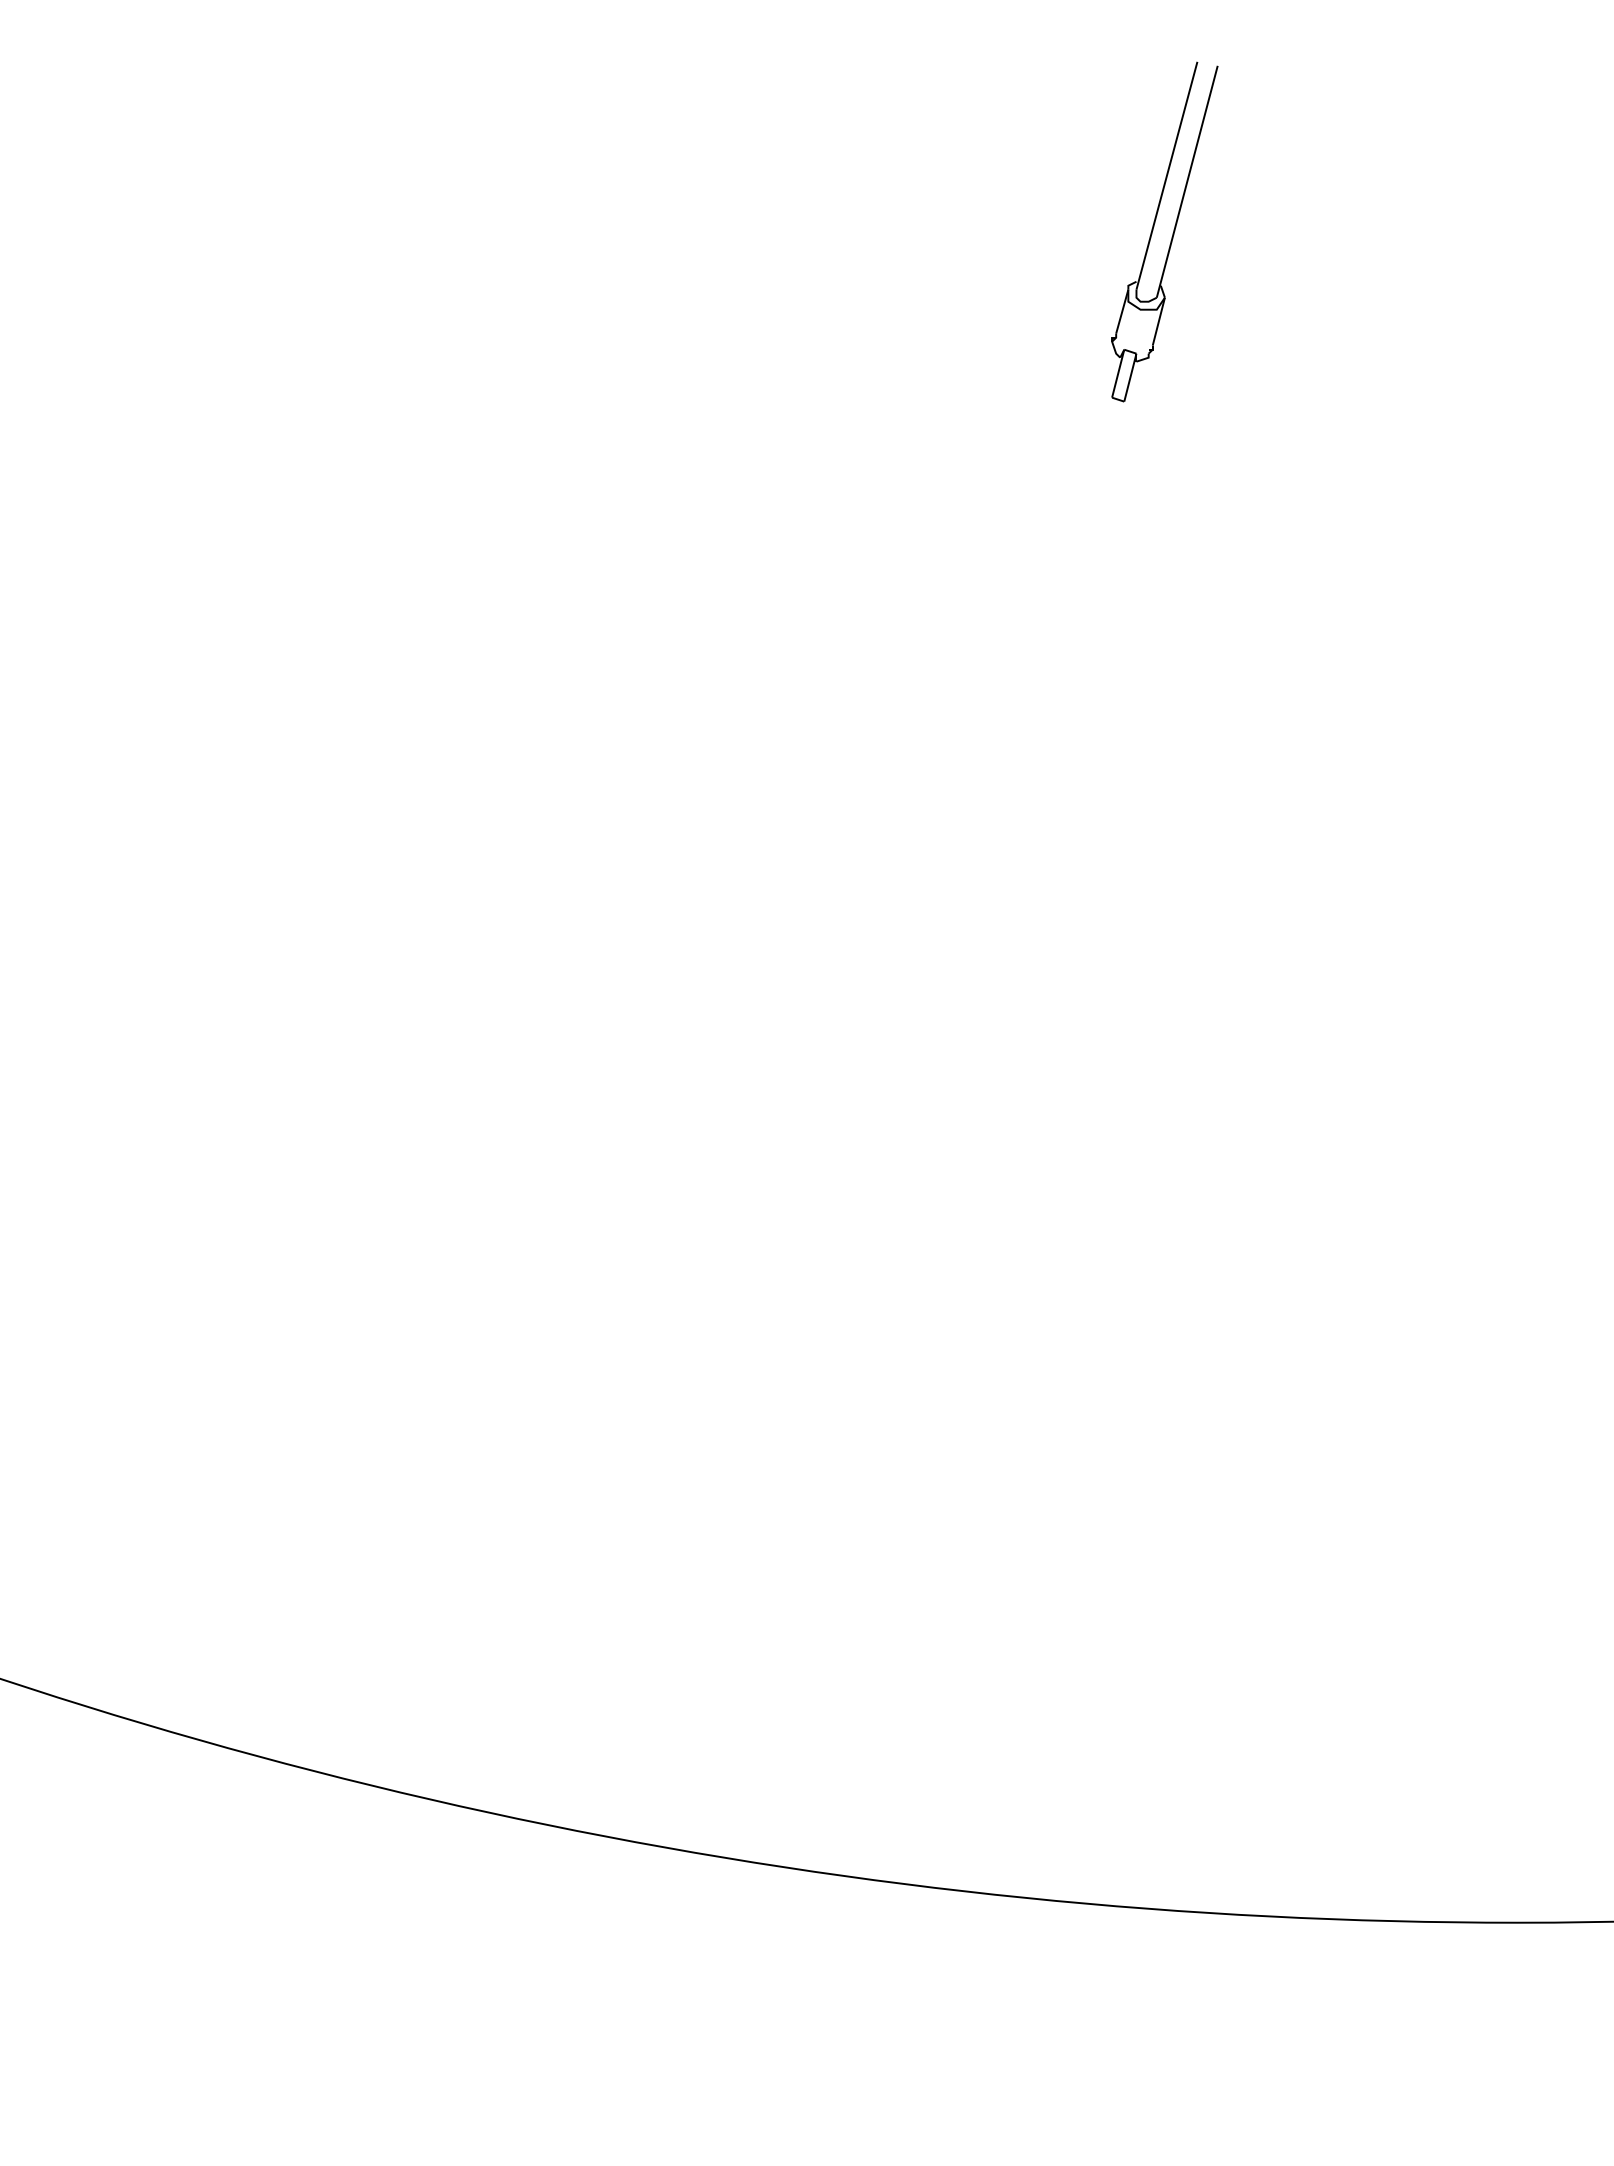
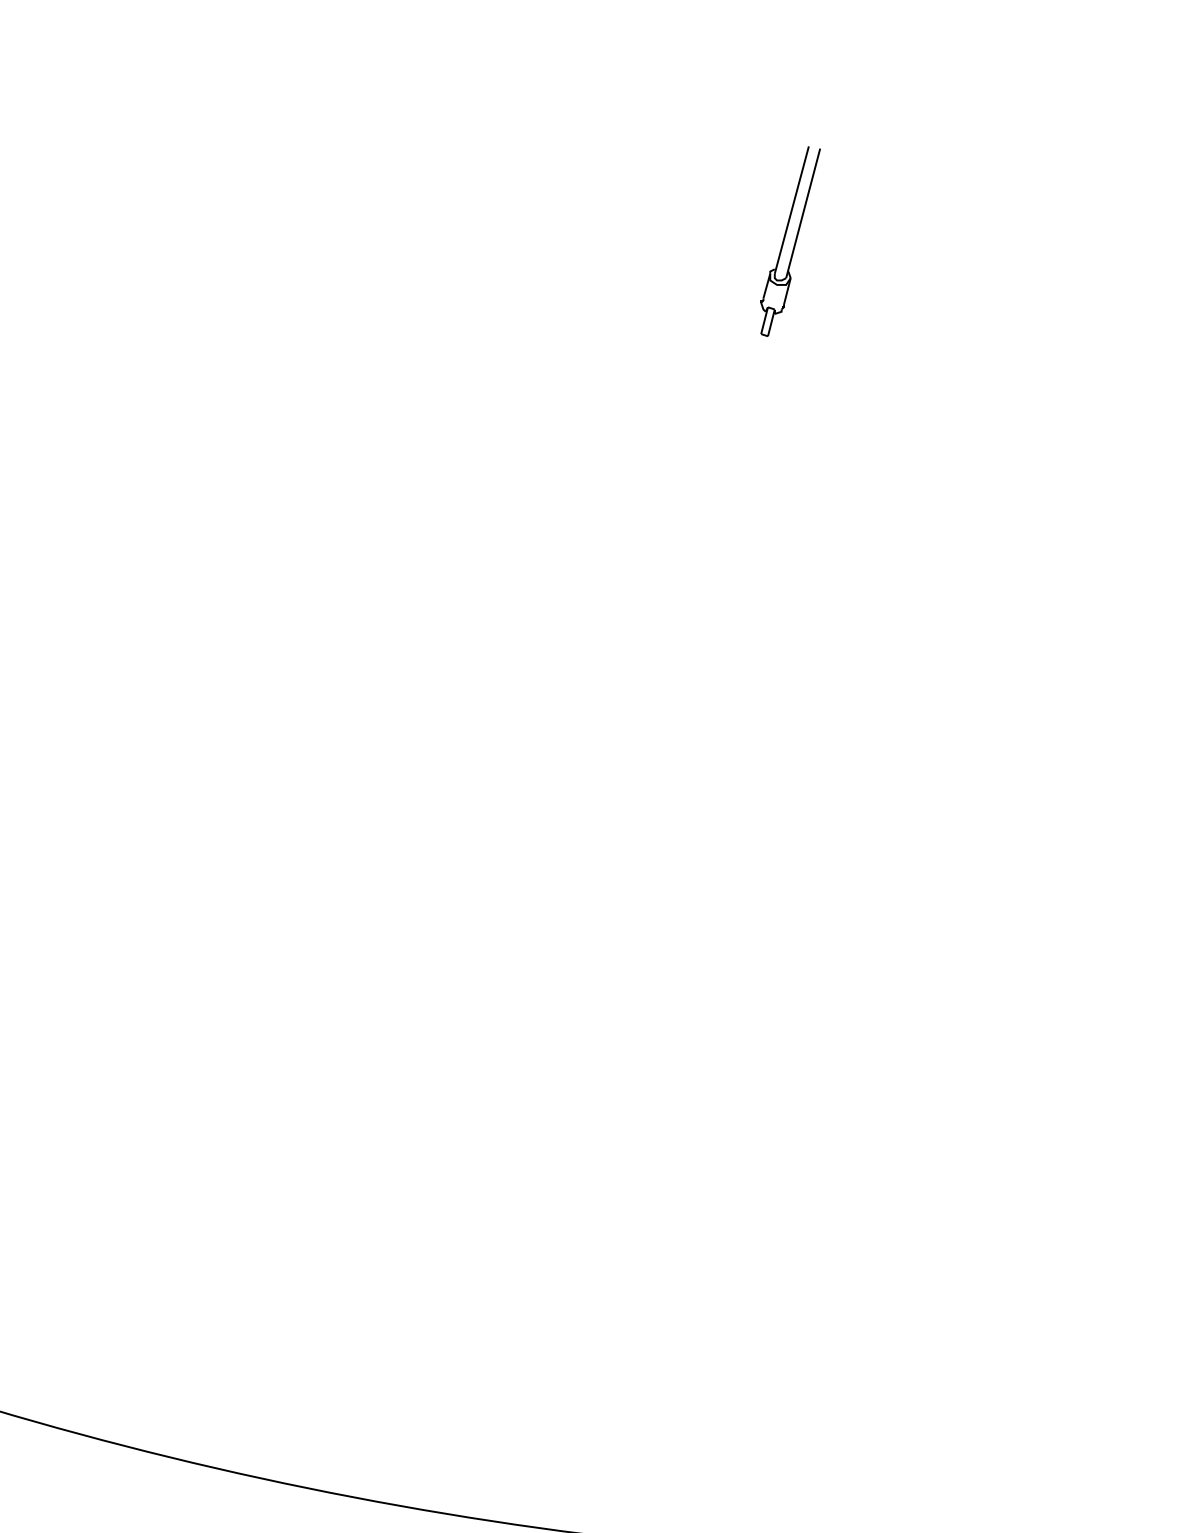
part: (1164, 231) -> (790, 241), size x0.71

